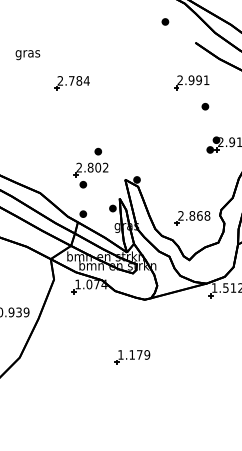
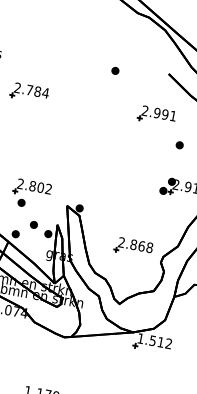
part: (165, 21) -> (115, 70), moved
part: (205, 106) -> (179, 145), moved
part: (98, 151) -> (34, 224), moved
part: (192, 218) -> (133, 247), moved

